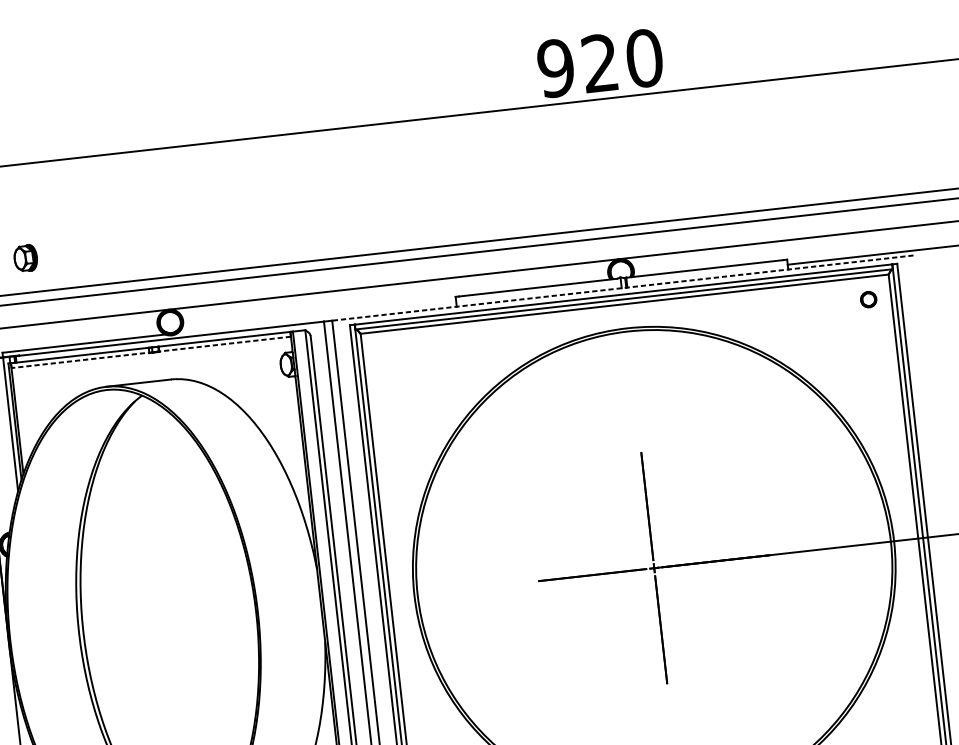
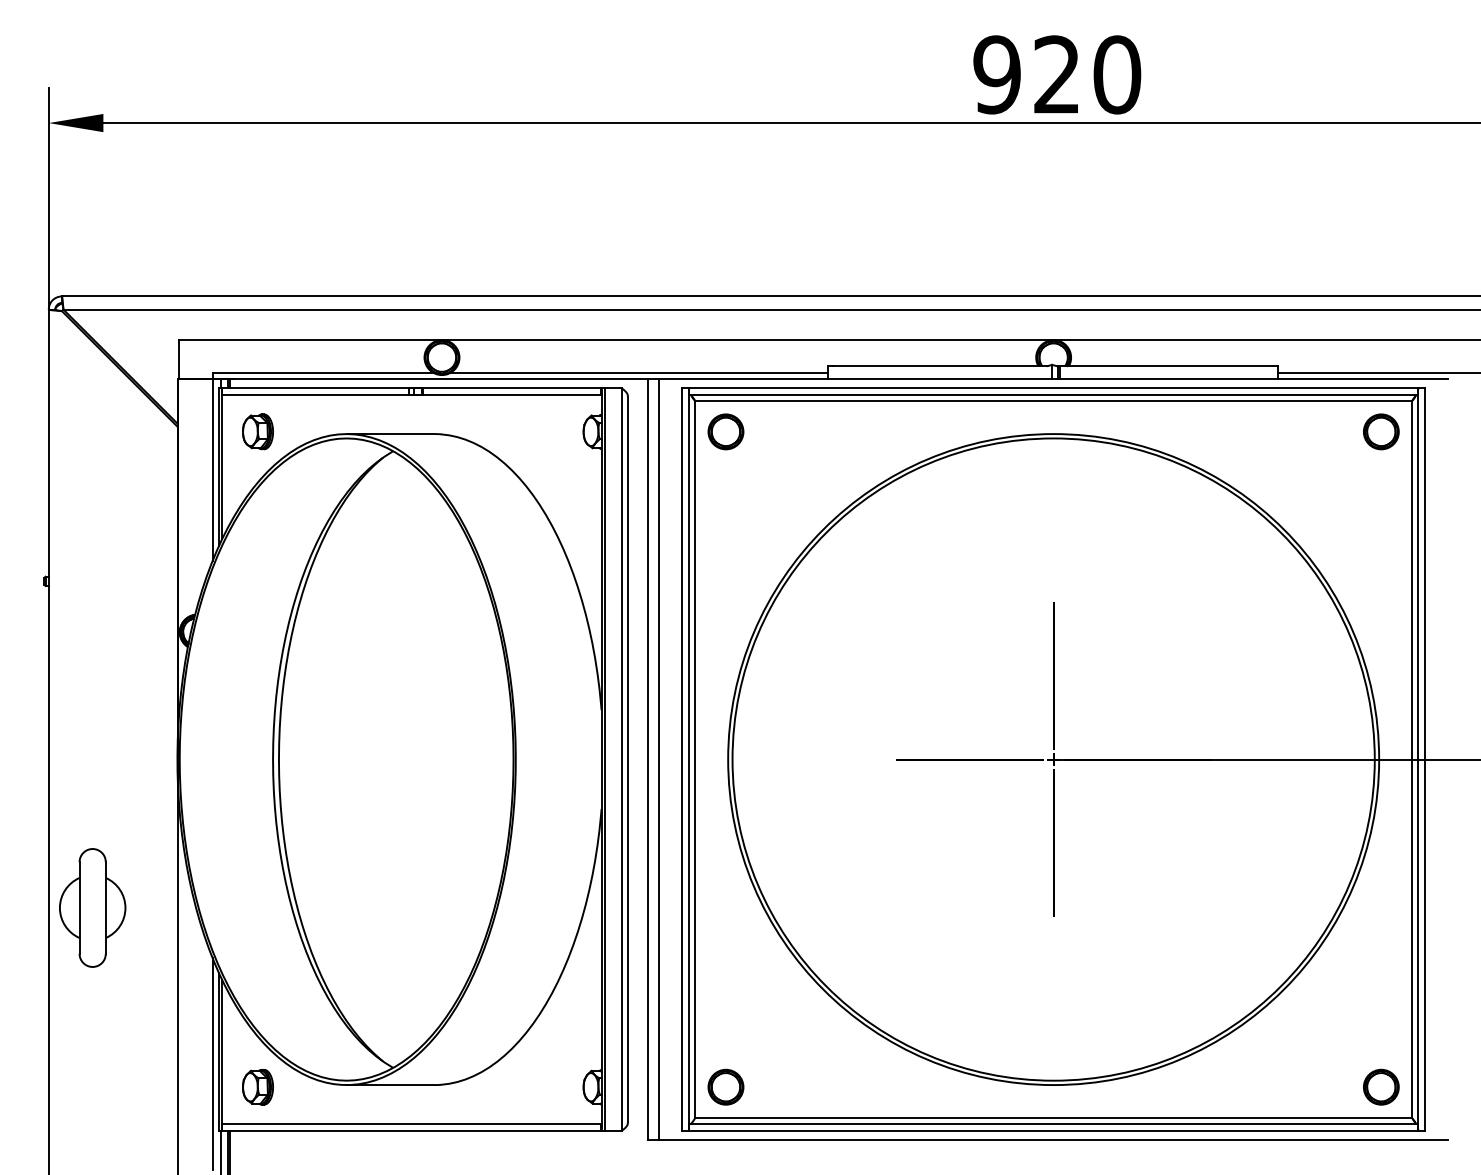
part: (25, 258) -> (257, 431), moved
line: (622, 288) -> (1053, 379), dashed -> solid
part: (868, 299) -> (1381, 431), size x1.67
line: (317, 317) -> (639, 372), added
line: (150, 352) -> (411, 394), dashed -> solid
part: (385, 353) -> (725, 431), added

